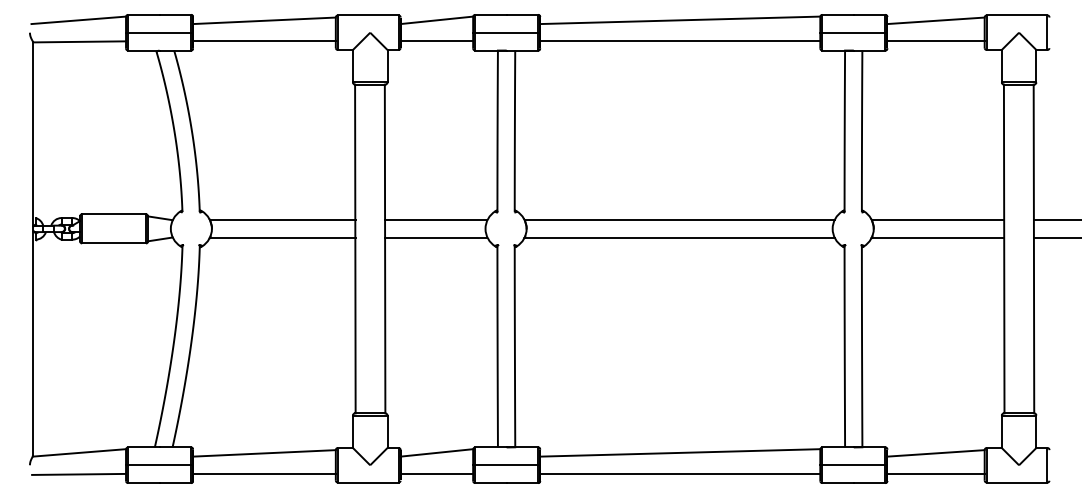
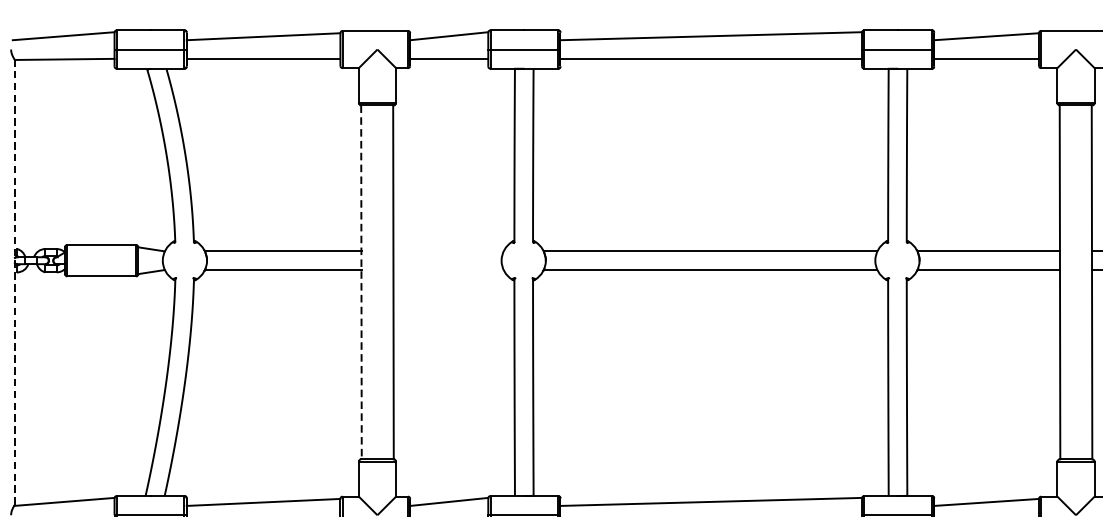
line: (435, 220) -> (447, 251), removed
line: (435, 237) -> (447, 270), removed
line: (33, 248) -> (14, 281), solid -> dashed
line: (355, 249) -> (361, 282), solid -> dashed

